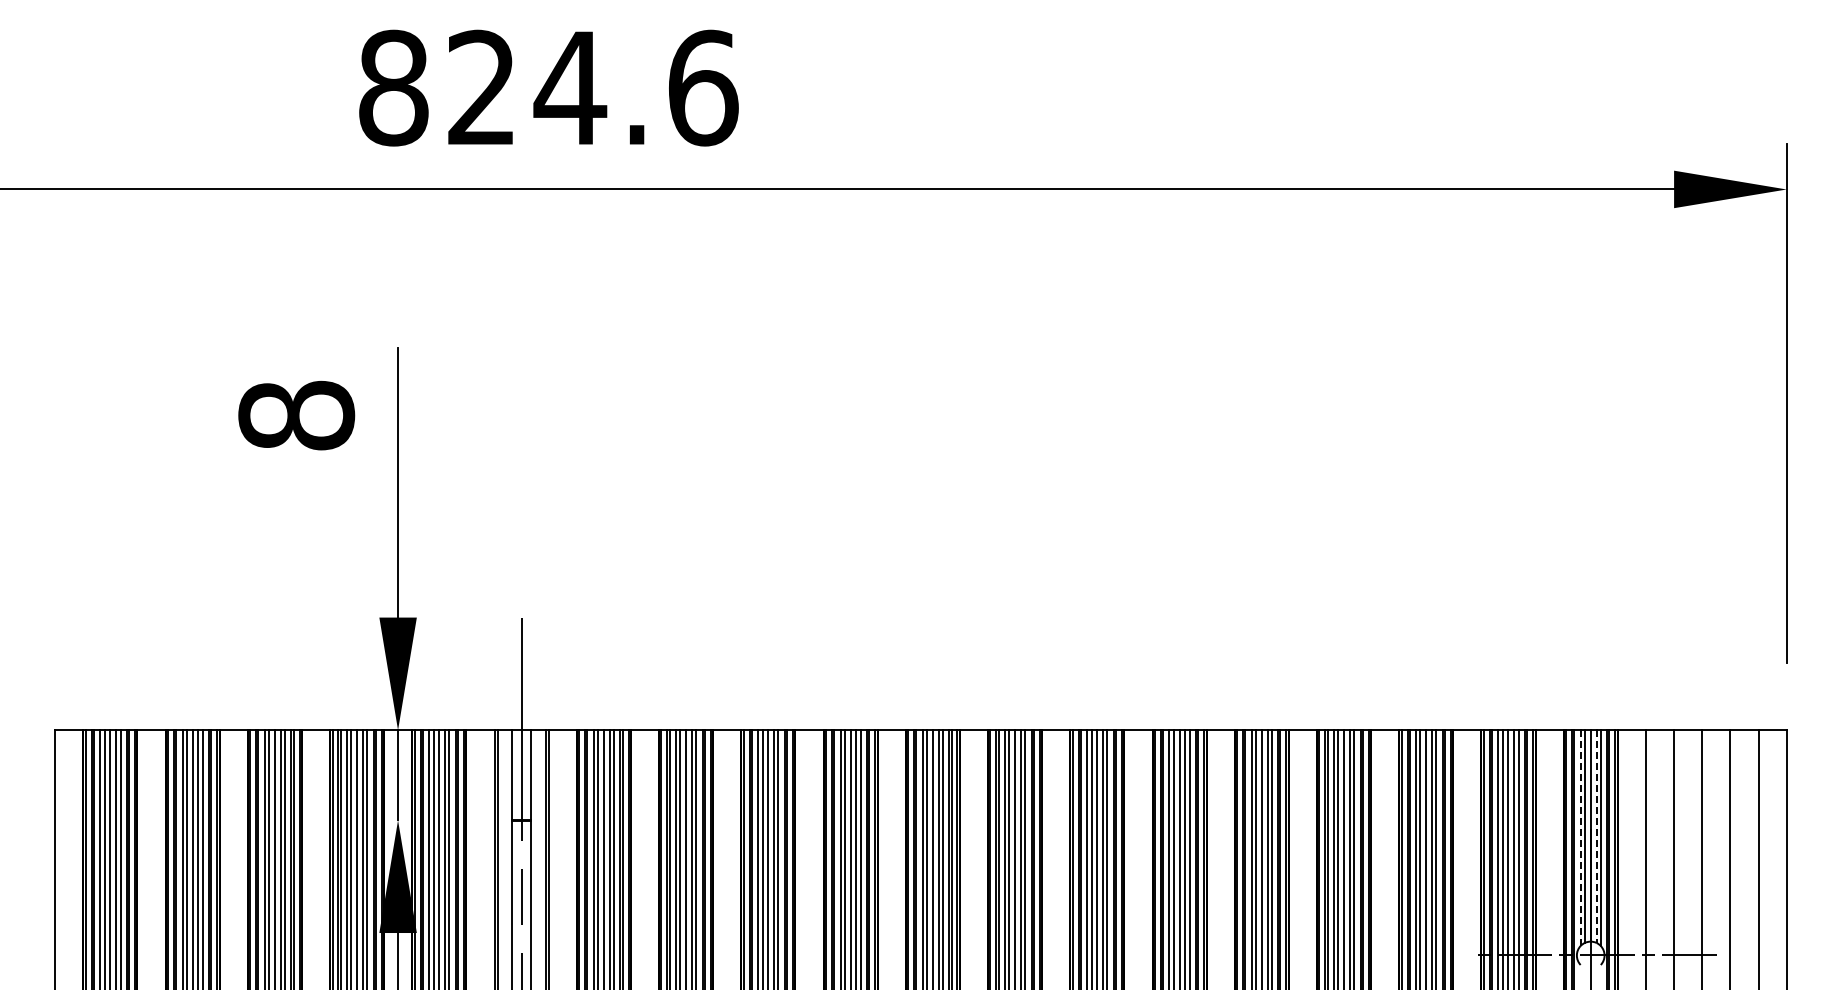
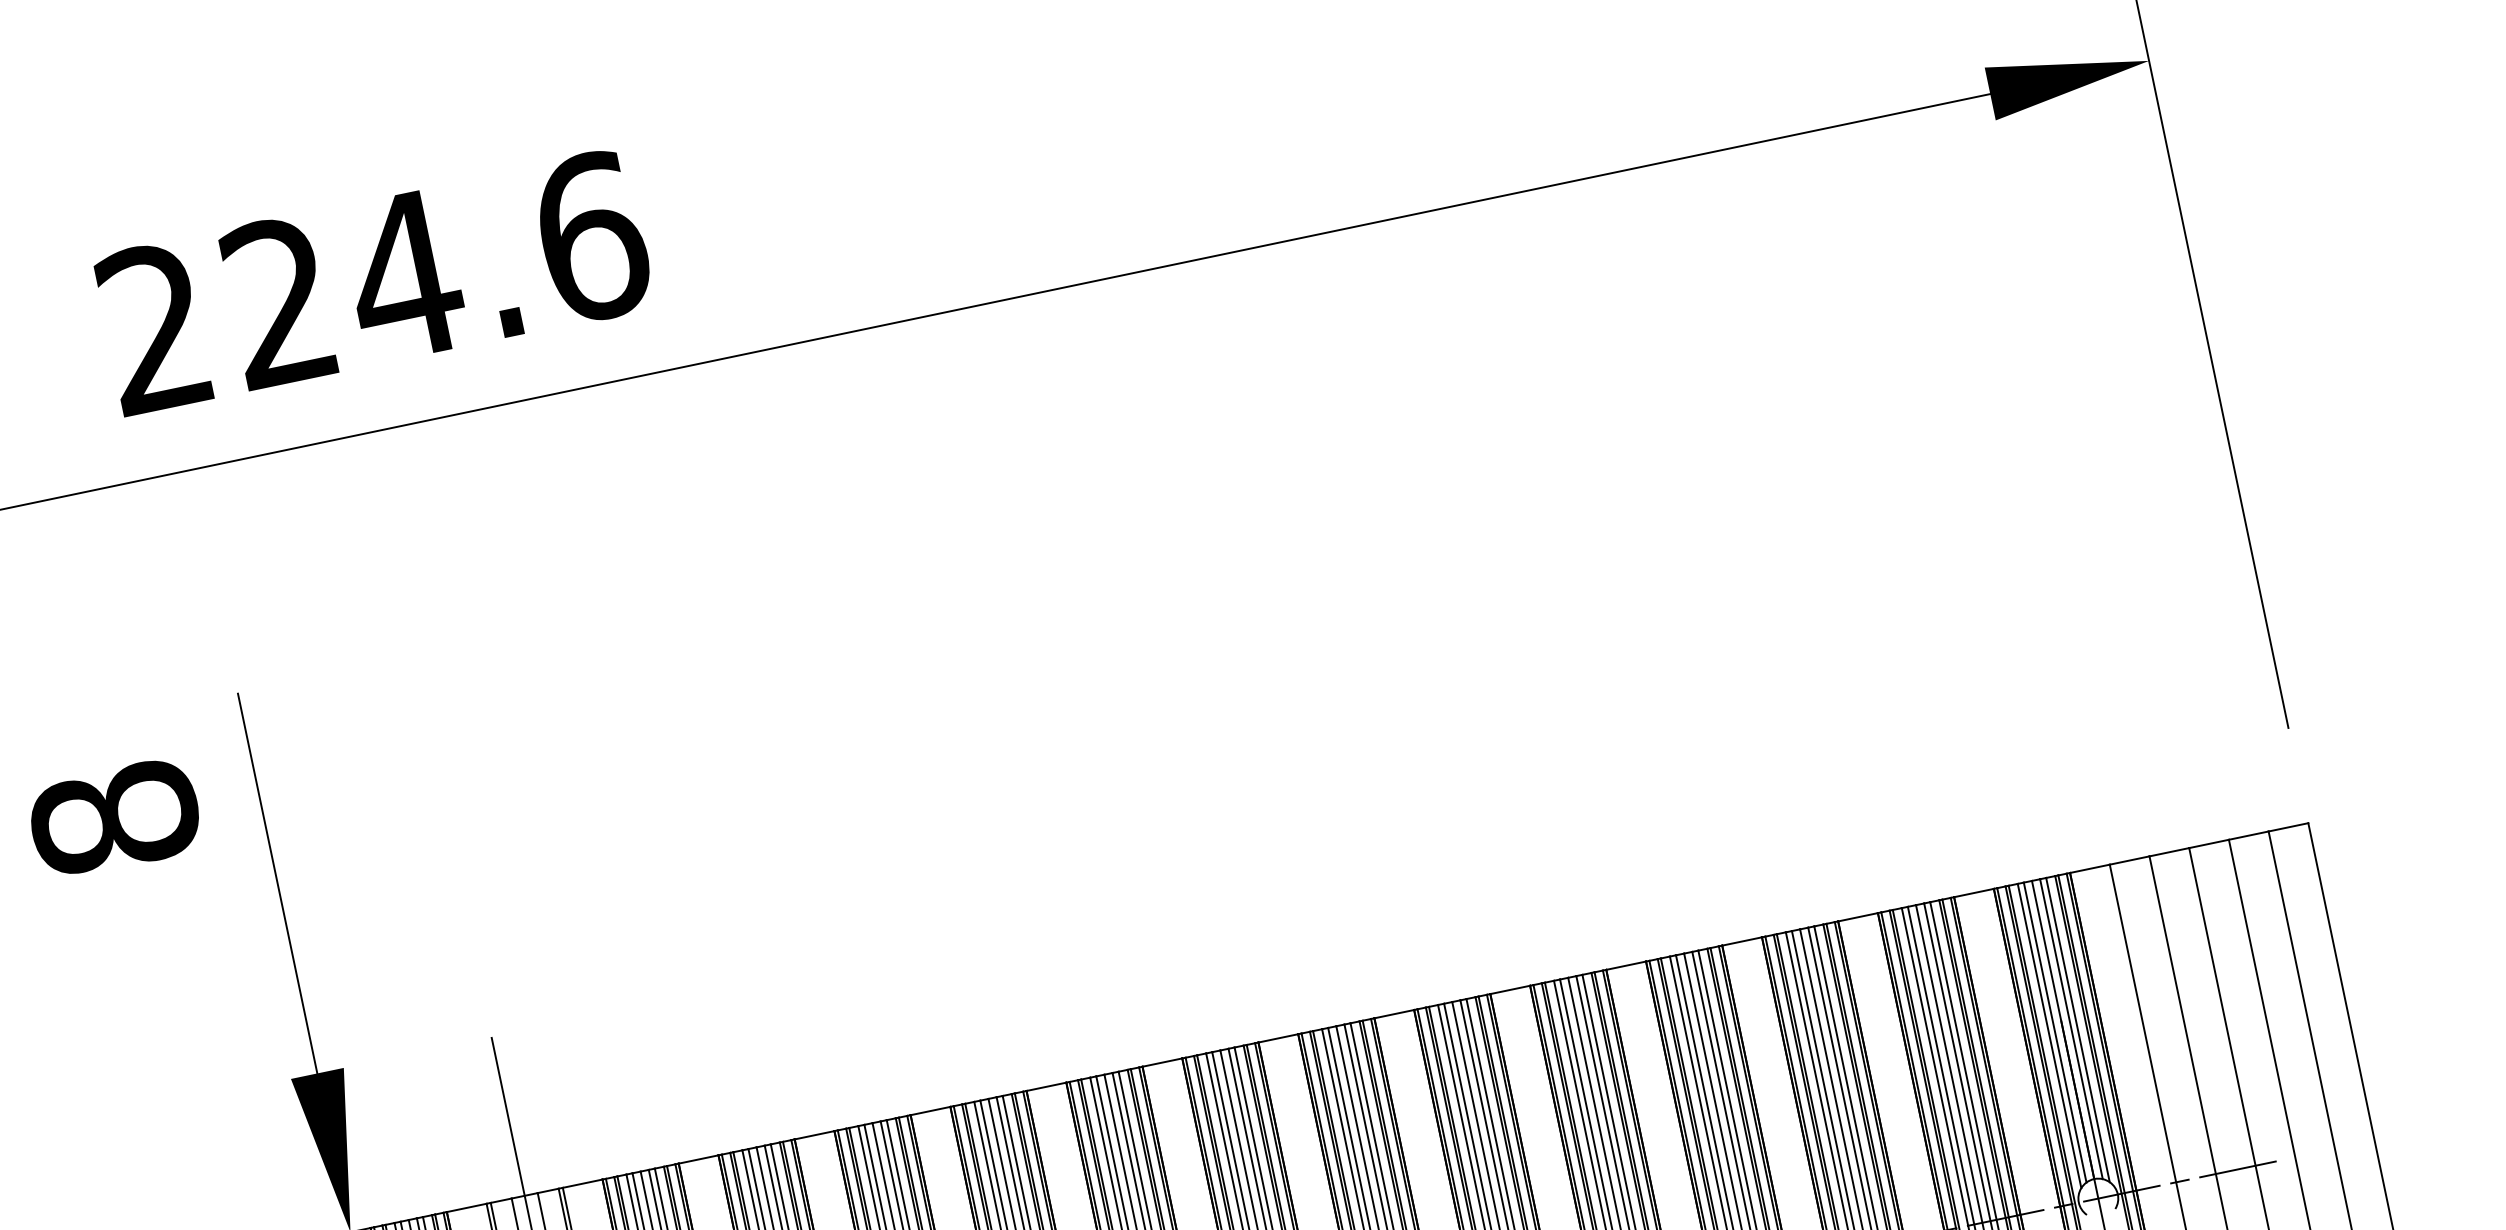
text: (393, 87) -> (154, 327), 824.6 -> 224.6
line: (1596, 837) -> (2071, 1030), dashed -> solid
line: (1580, 838) -> (2049, 1036), dashed -> solid

